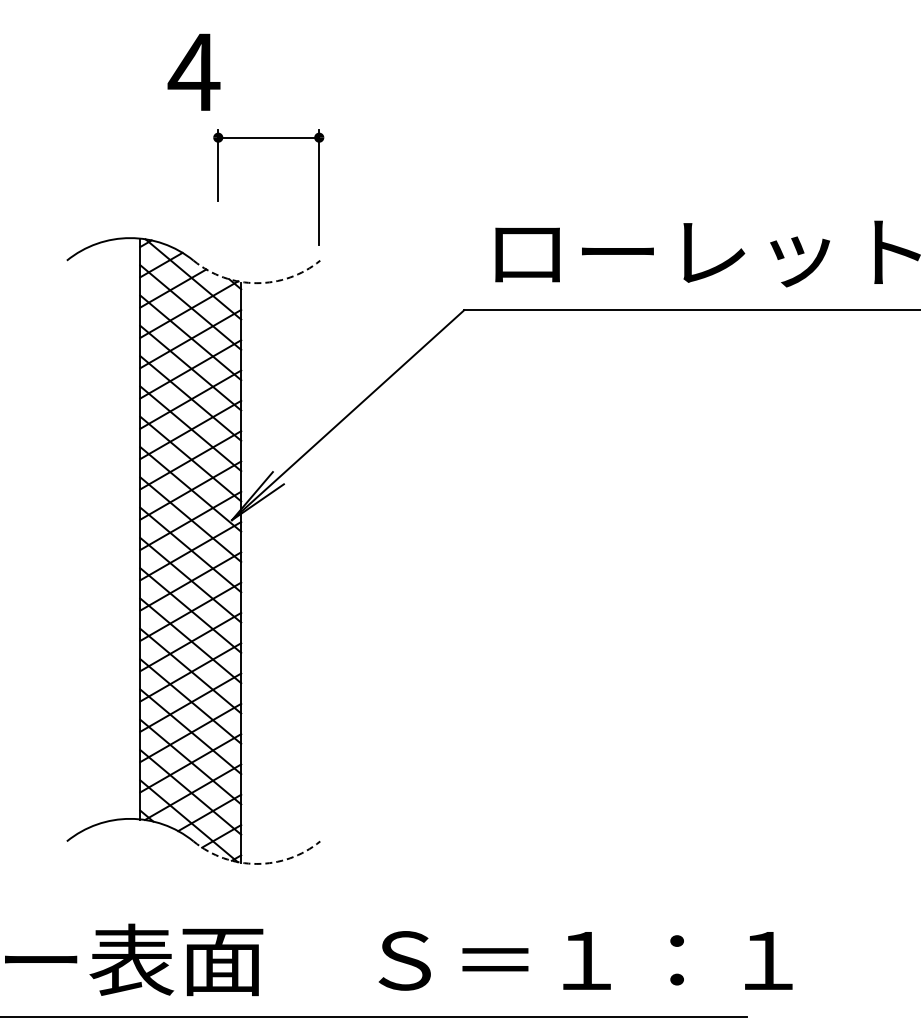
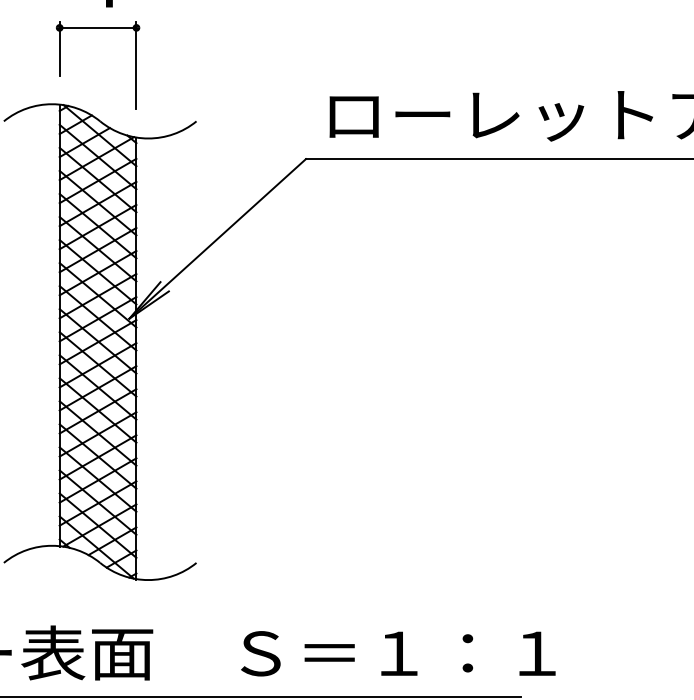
part: (268, 138) -> (97, 28), moved
arc: (256, 283) -> (148, 138), dashed -> solid
arc: (256, 863) -> (148, 579), dashed -> solid

